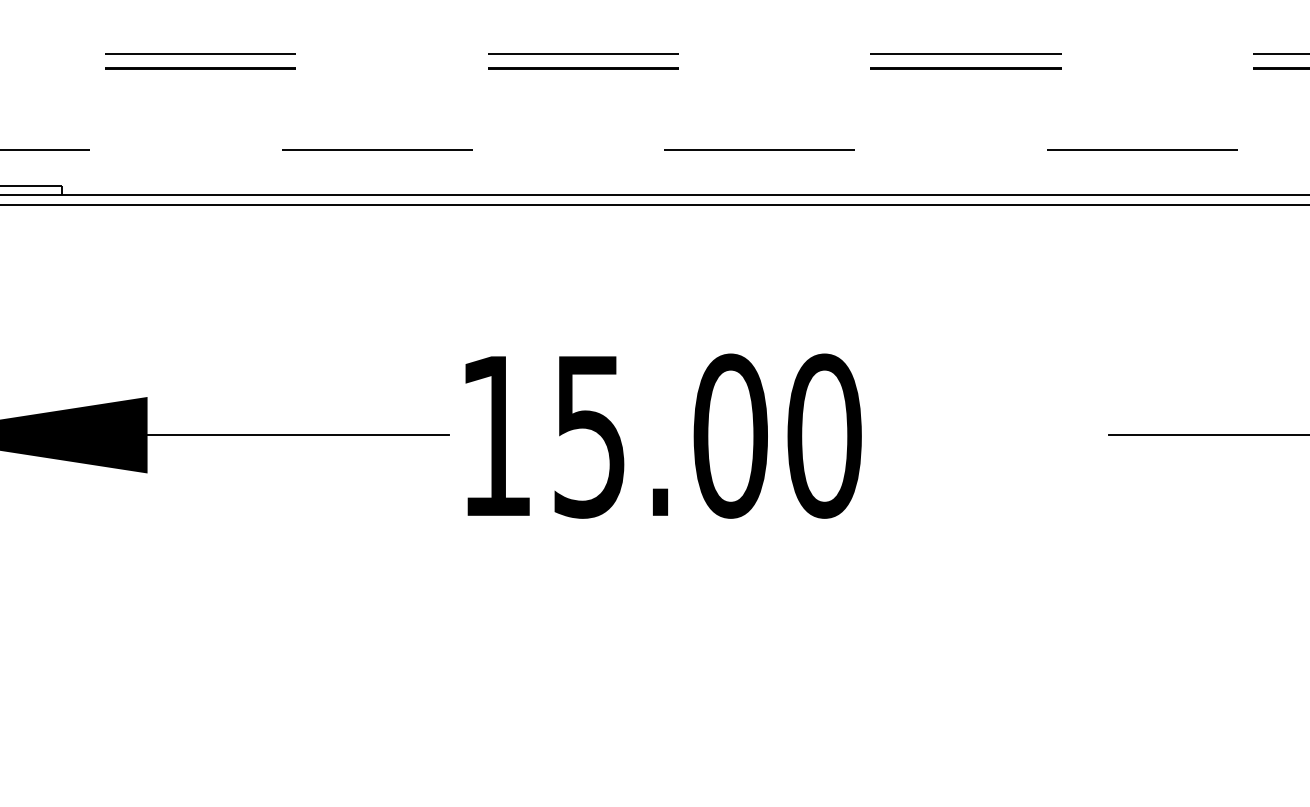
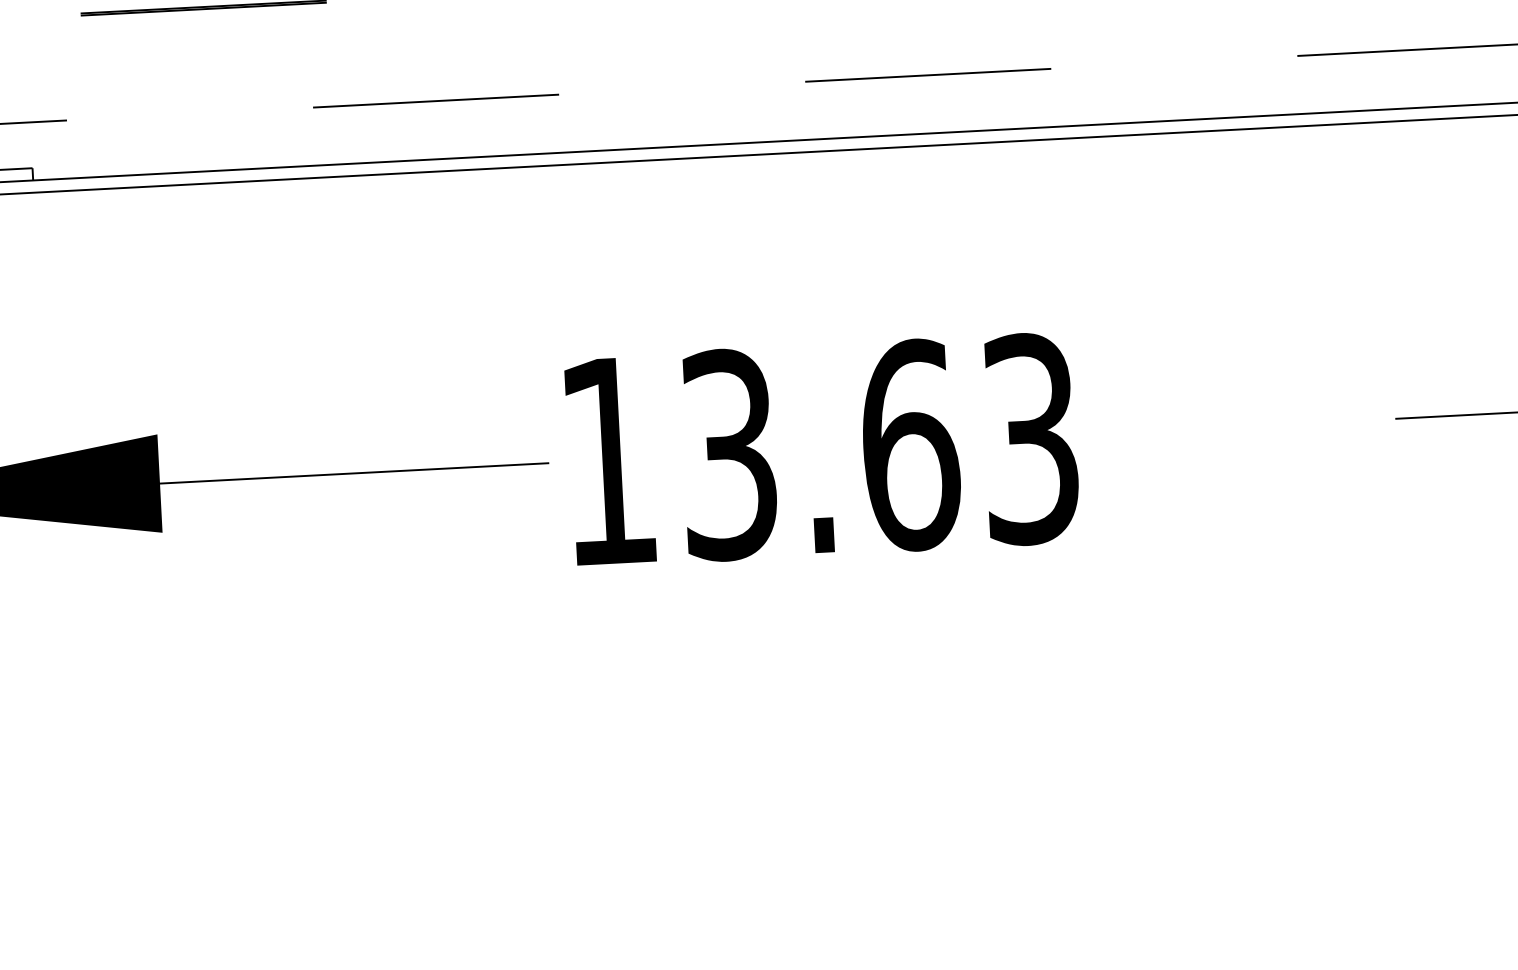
text: (707, 435) -> (880, 446), 15.00 -> 13.63

